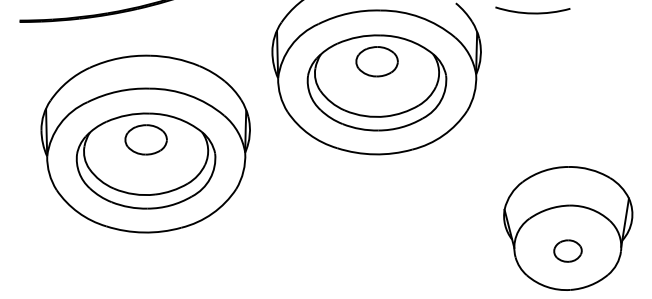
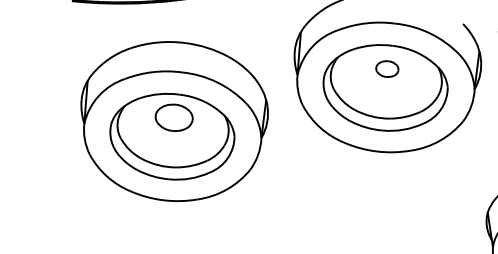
part: (376, 61) -> (386, 68), size x0.6

